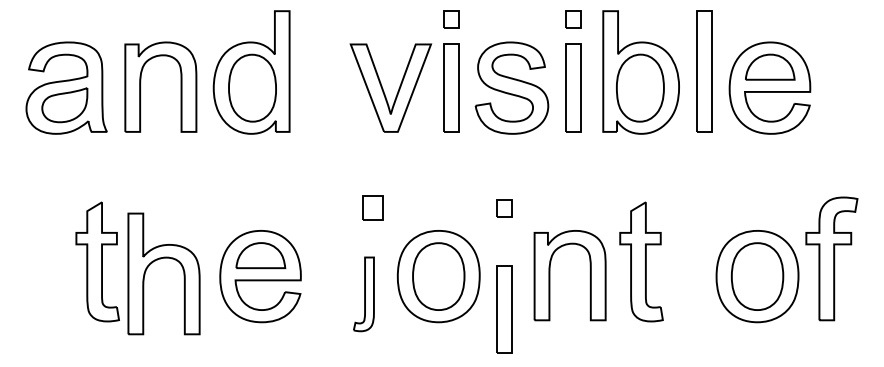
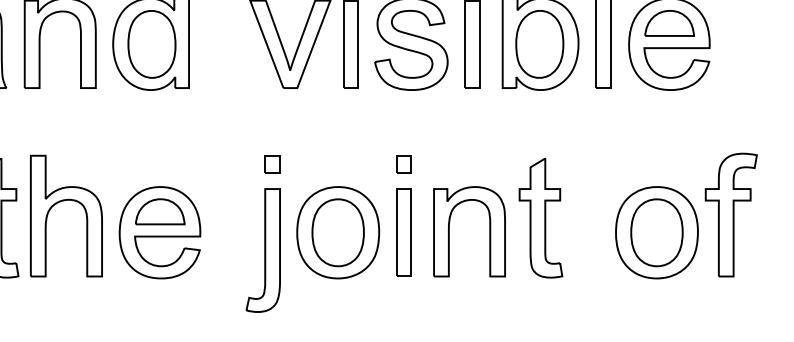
part: (373, 208) -> (272, 164), size x0.71
part: (160, 259) -> (62, 201), moved
part: (363, 294) -> (262, 250), size x1.67
part: (504, 309) -> (403, 232), moved

